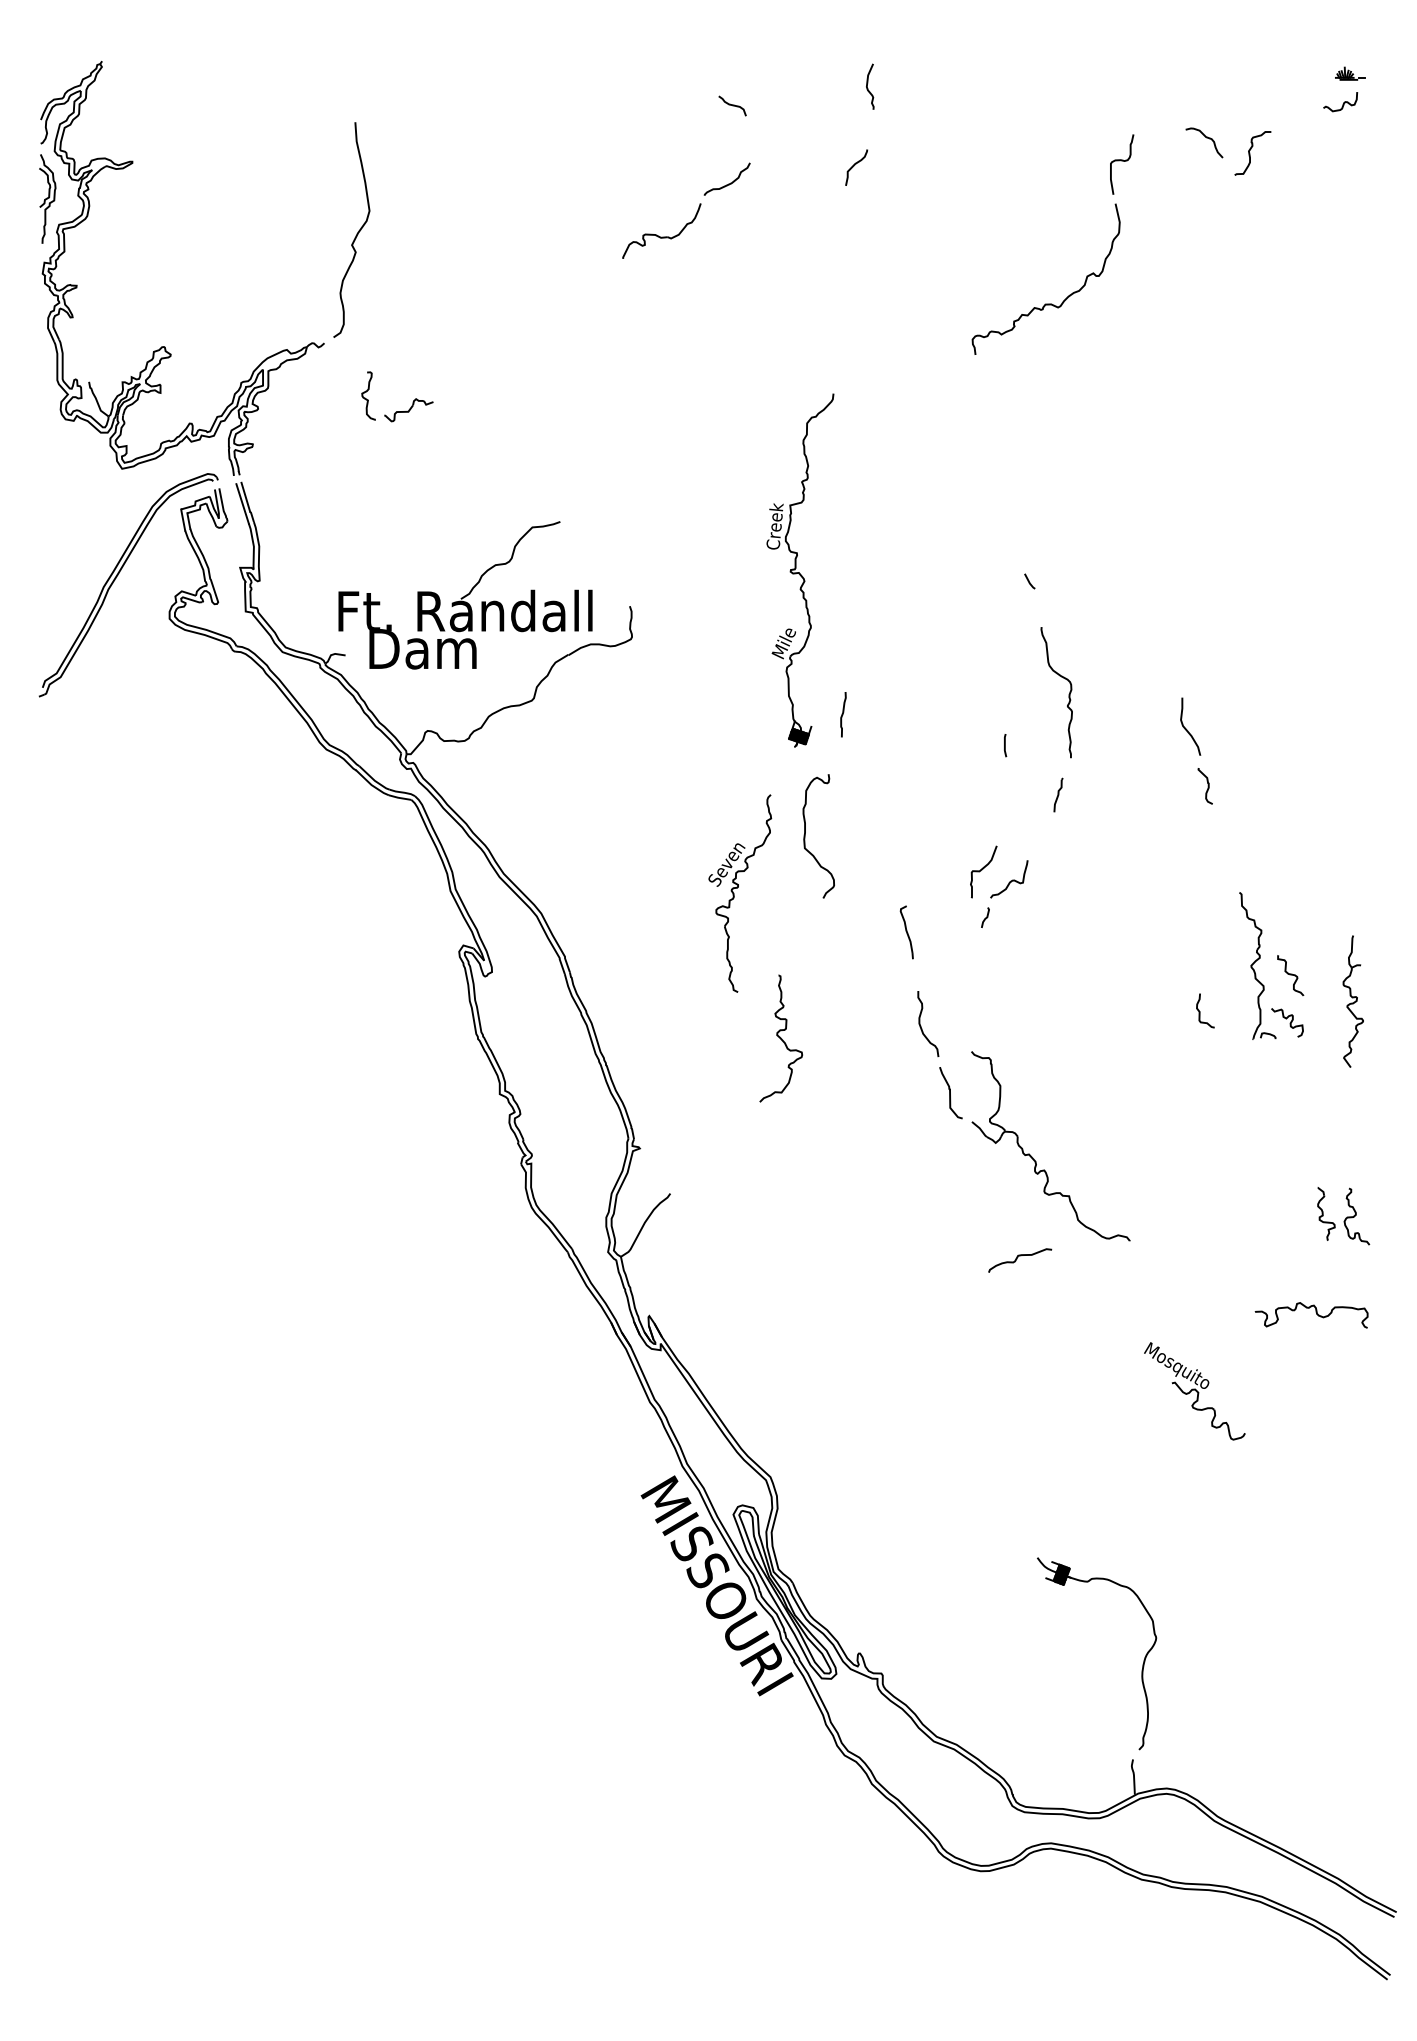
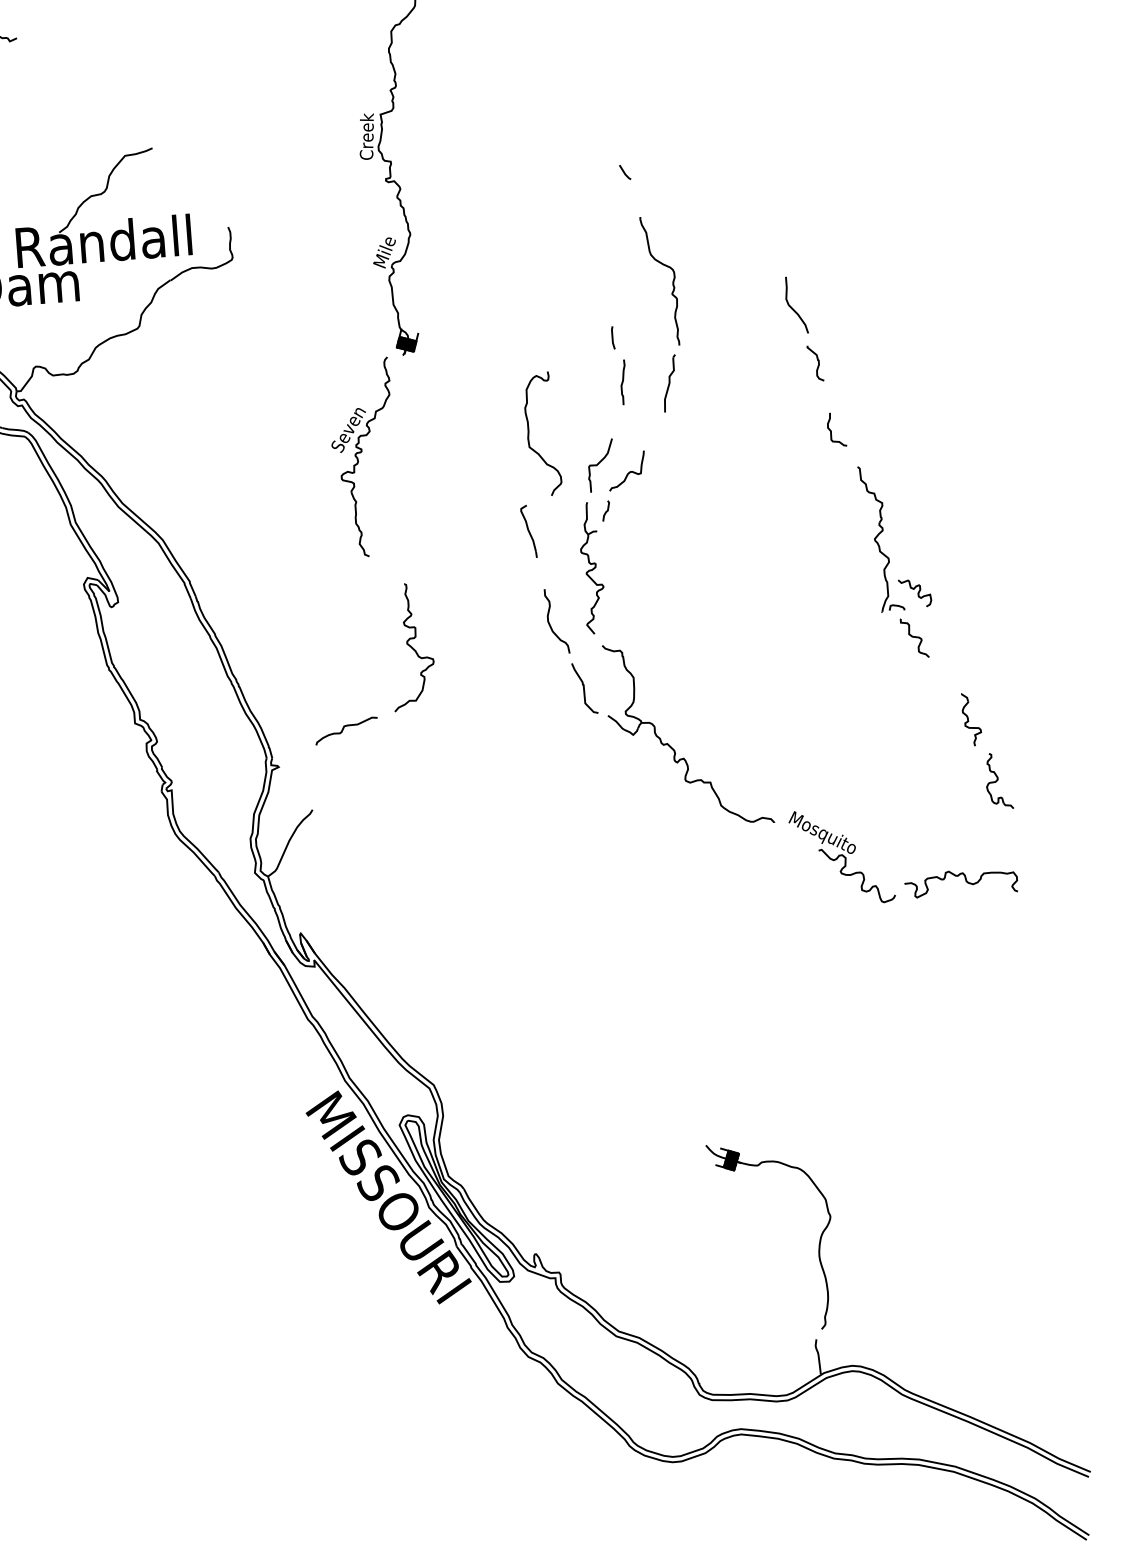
curve: (843, 714) -> (623, 382), moved
part: (1058, 794) -> (669, 382), size x1.67
curve: (805, 836) -> (529, 435), moved
part: (740, 893) -> (364, 457), moved
curve: (1290, 975) -> (914, 638), moved
part: (1352, 1001) -> (591, 568), moved
curve: (1200, 1011) -> (831, 430), moved
part: (1326, 1213) -> (971, 719), moved
curve: (1017, 1259) -> (343, 730), moved
part: (1194, 1391) -> (841, 857), moved

